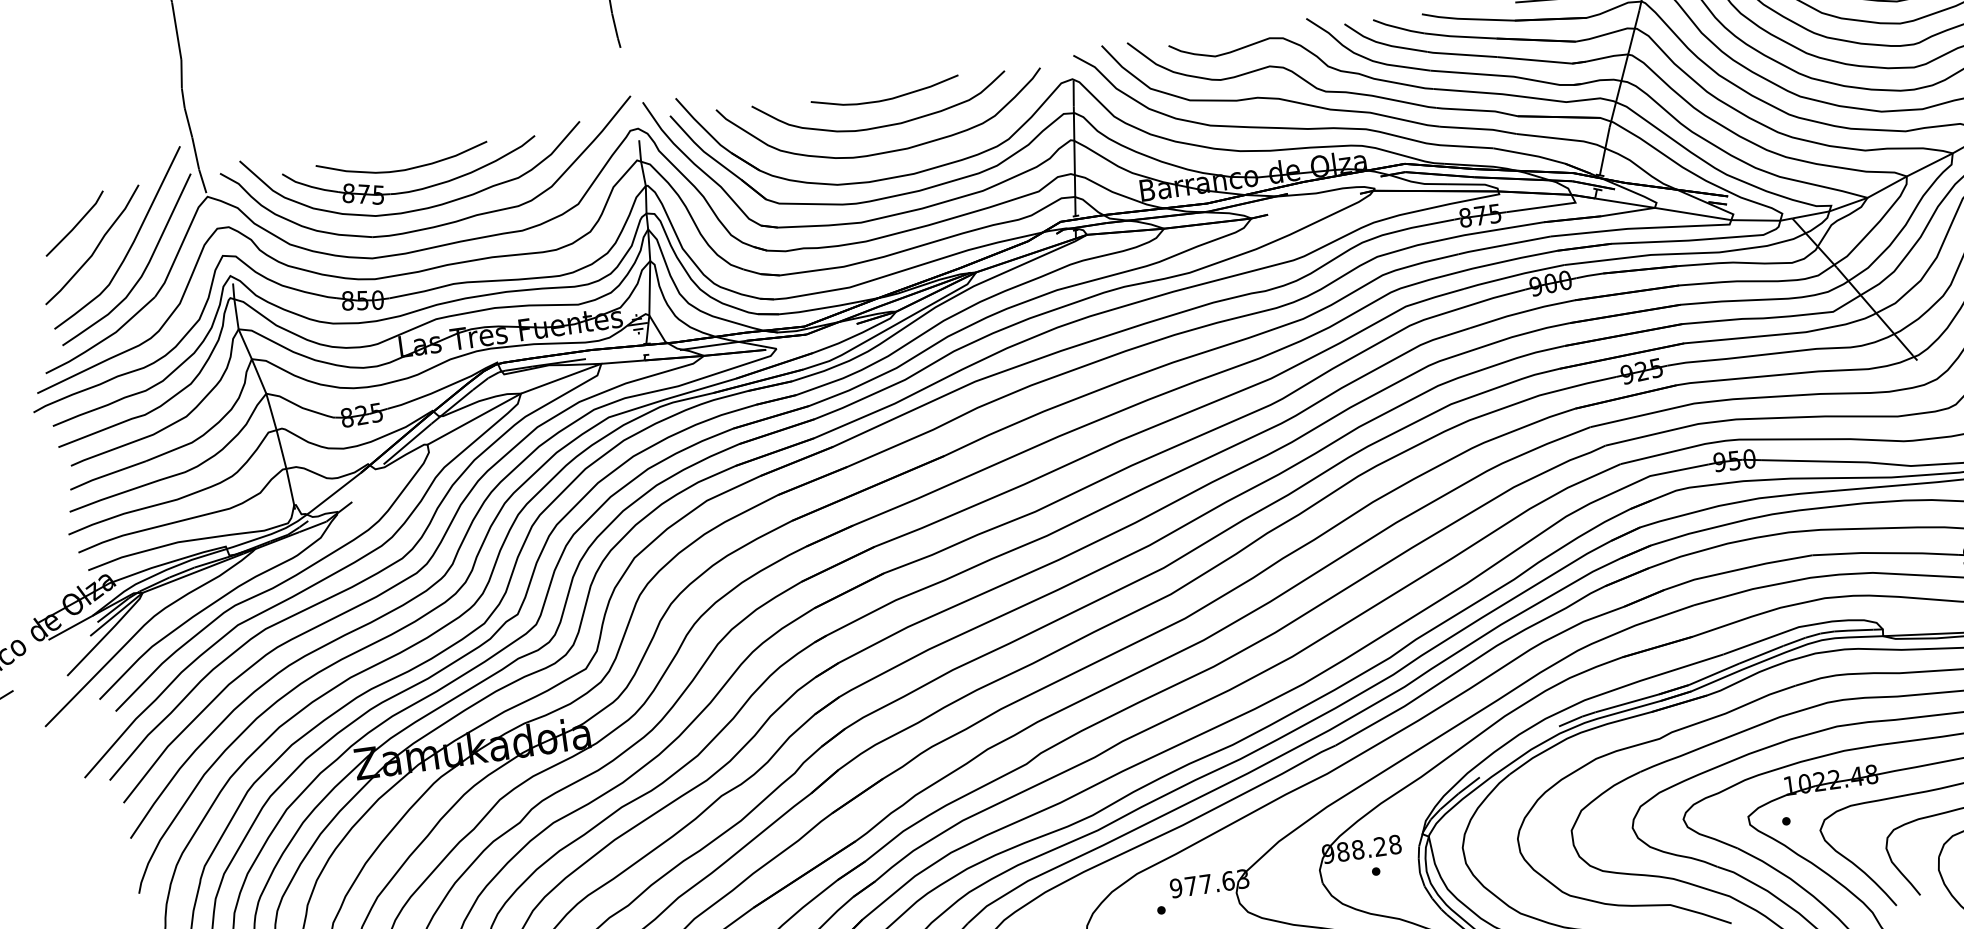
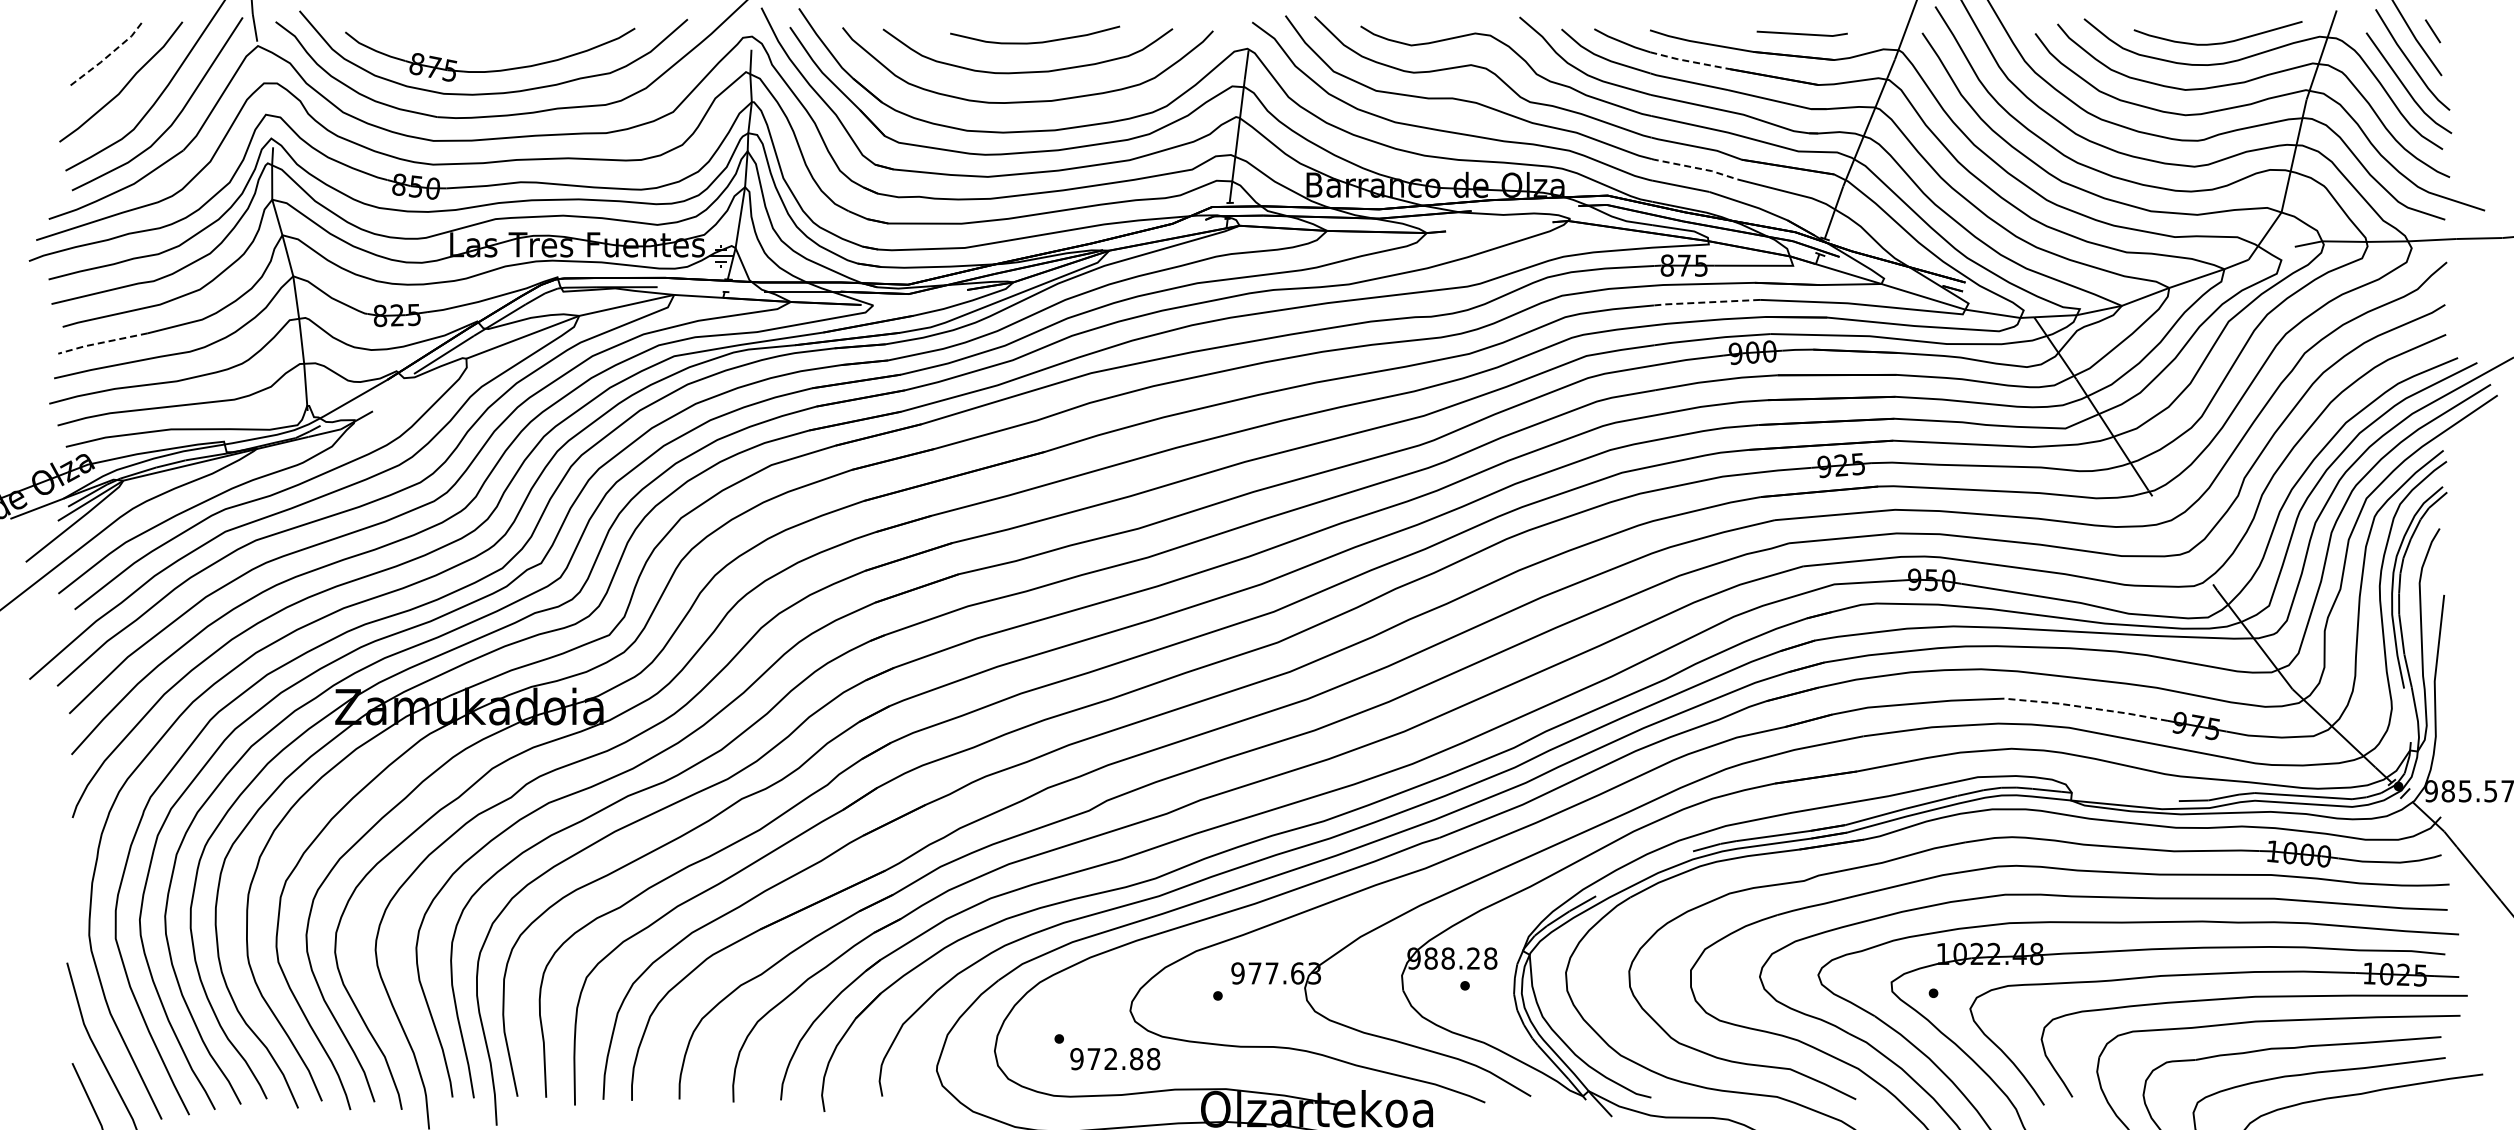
line: (1460, 36) -> (1689, 61), solid -> dashed
line: (1478, 128) -> (1695, 167), solid -> dashed
curve: (403, 169) -> (482, 45), removed
line: (76, 225) -> (106, 57), solid -> dashed
line: (1503, 245) -> (1705, 302), solid -> dashed
line: (106, 474) -> (101, 342), solid -> dashed
line: (1884, 553) -> (2085, 707), solid -> dashed

